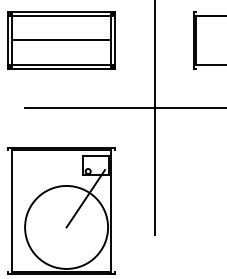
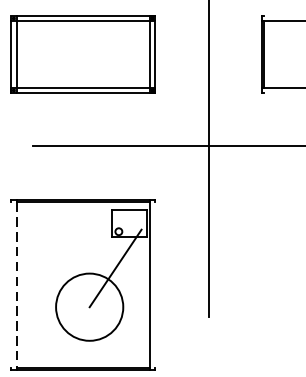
line: (61, 40) -> (82, 54), removed
line: (12, 211) -> (16, 285), solid -> dashed
circle: (66, 226) -> (89, 305), size x0.6

